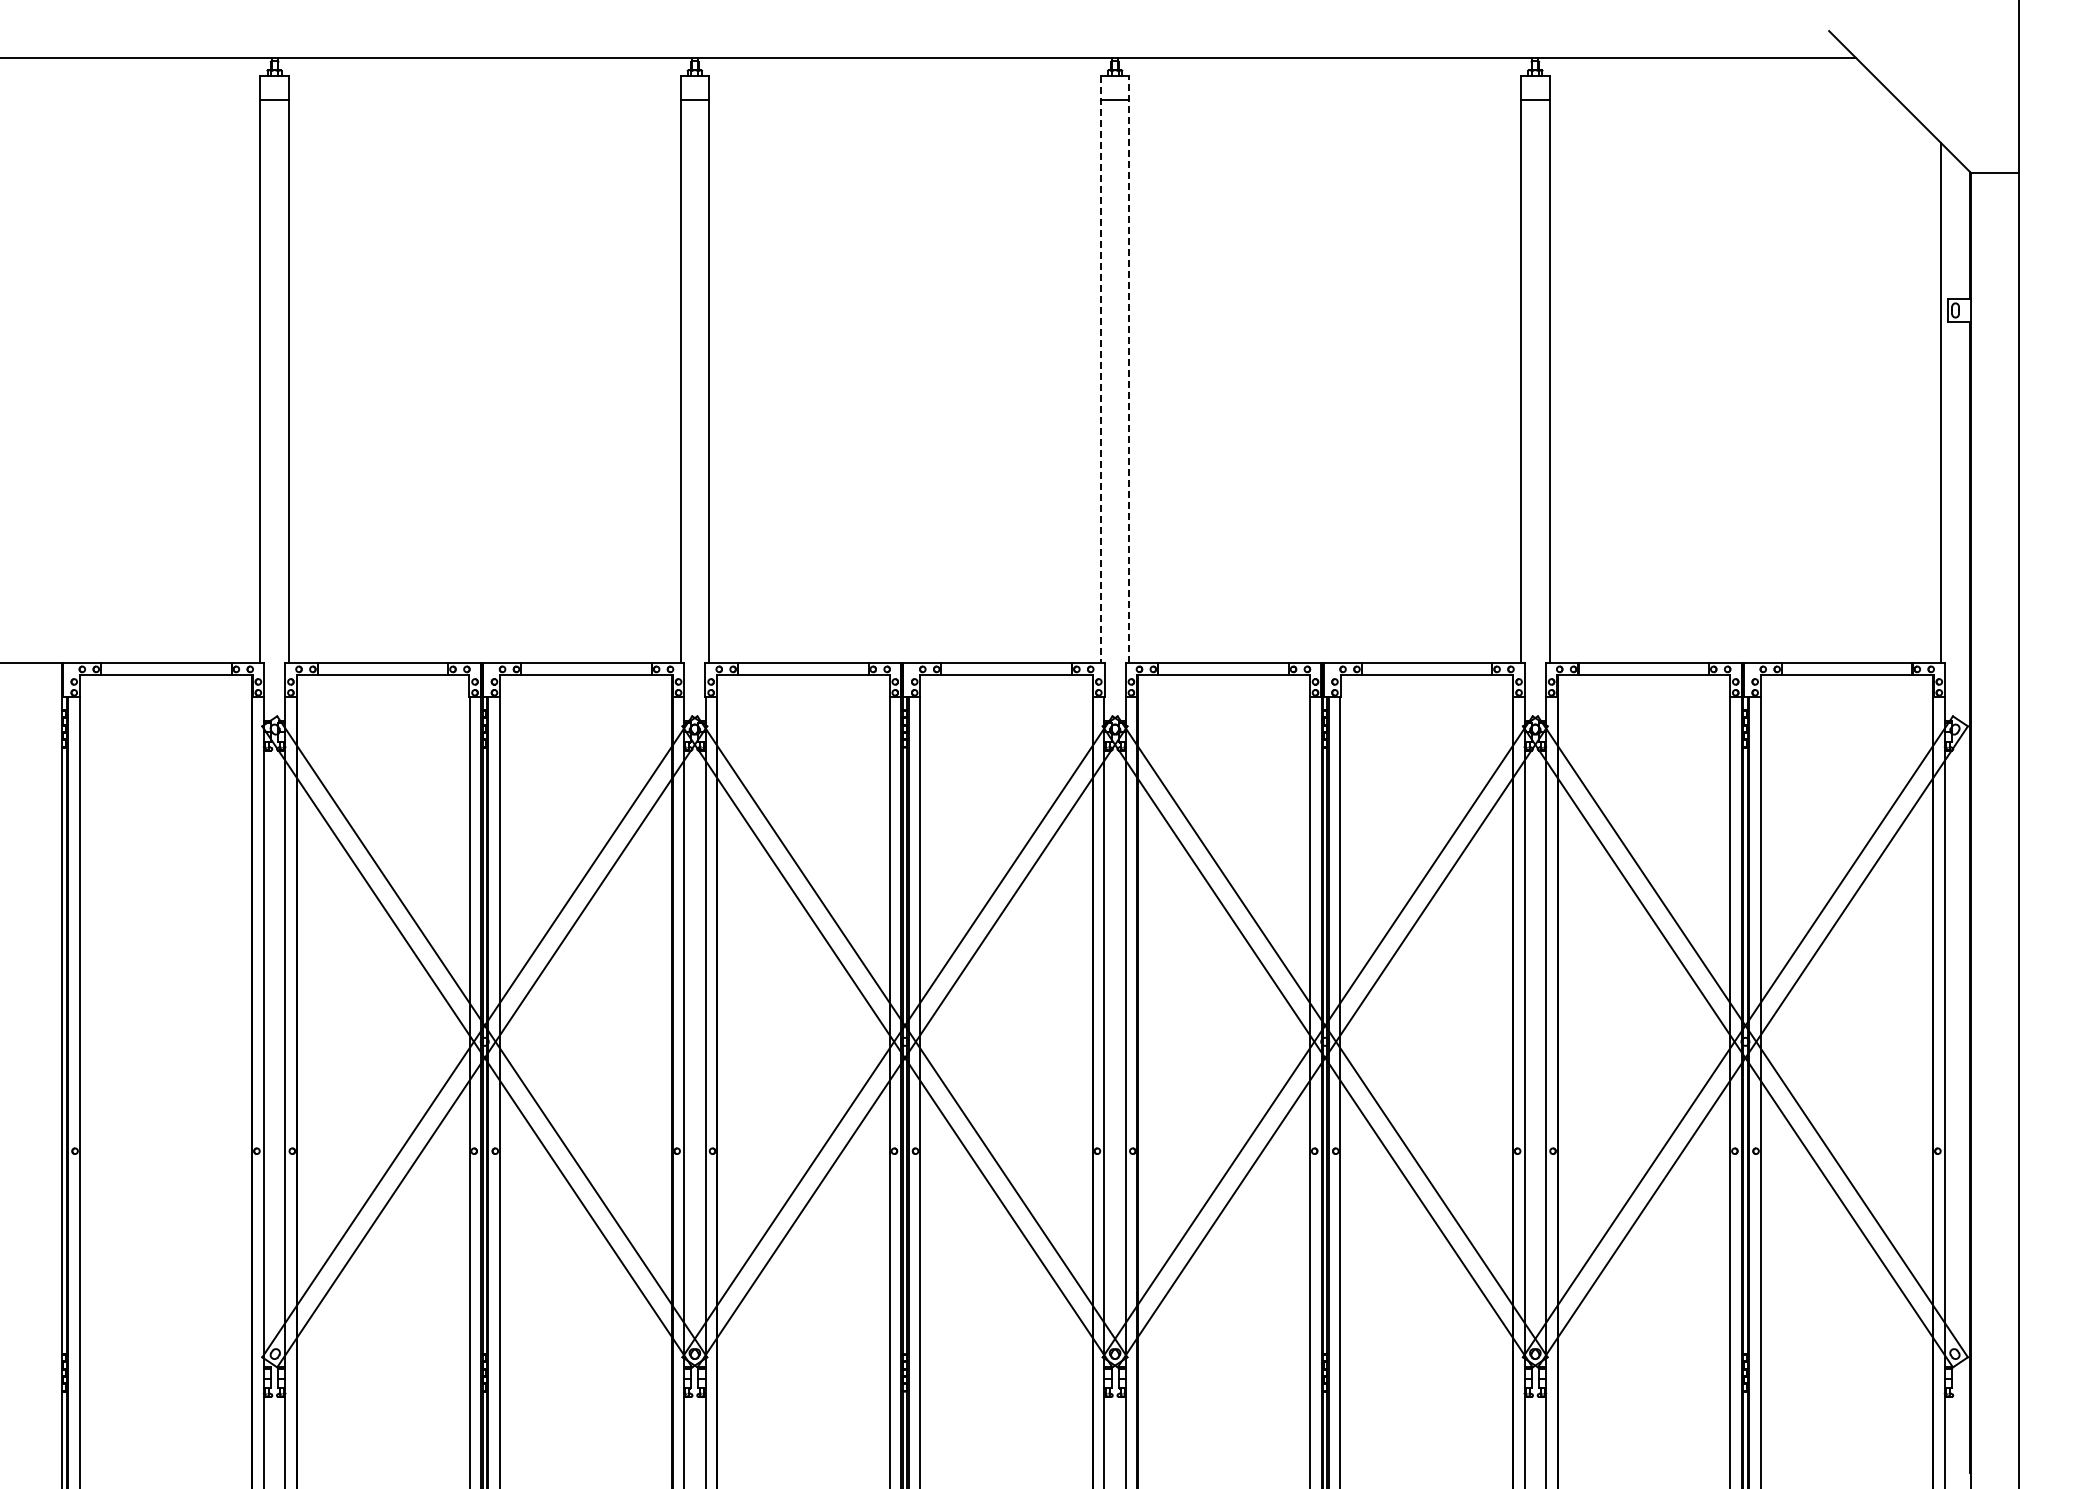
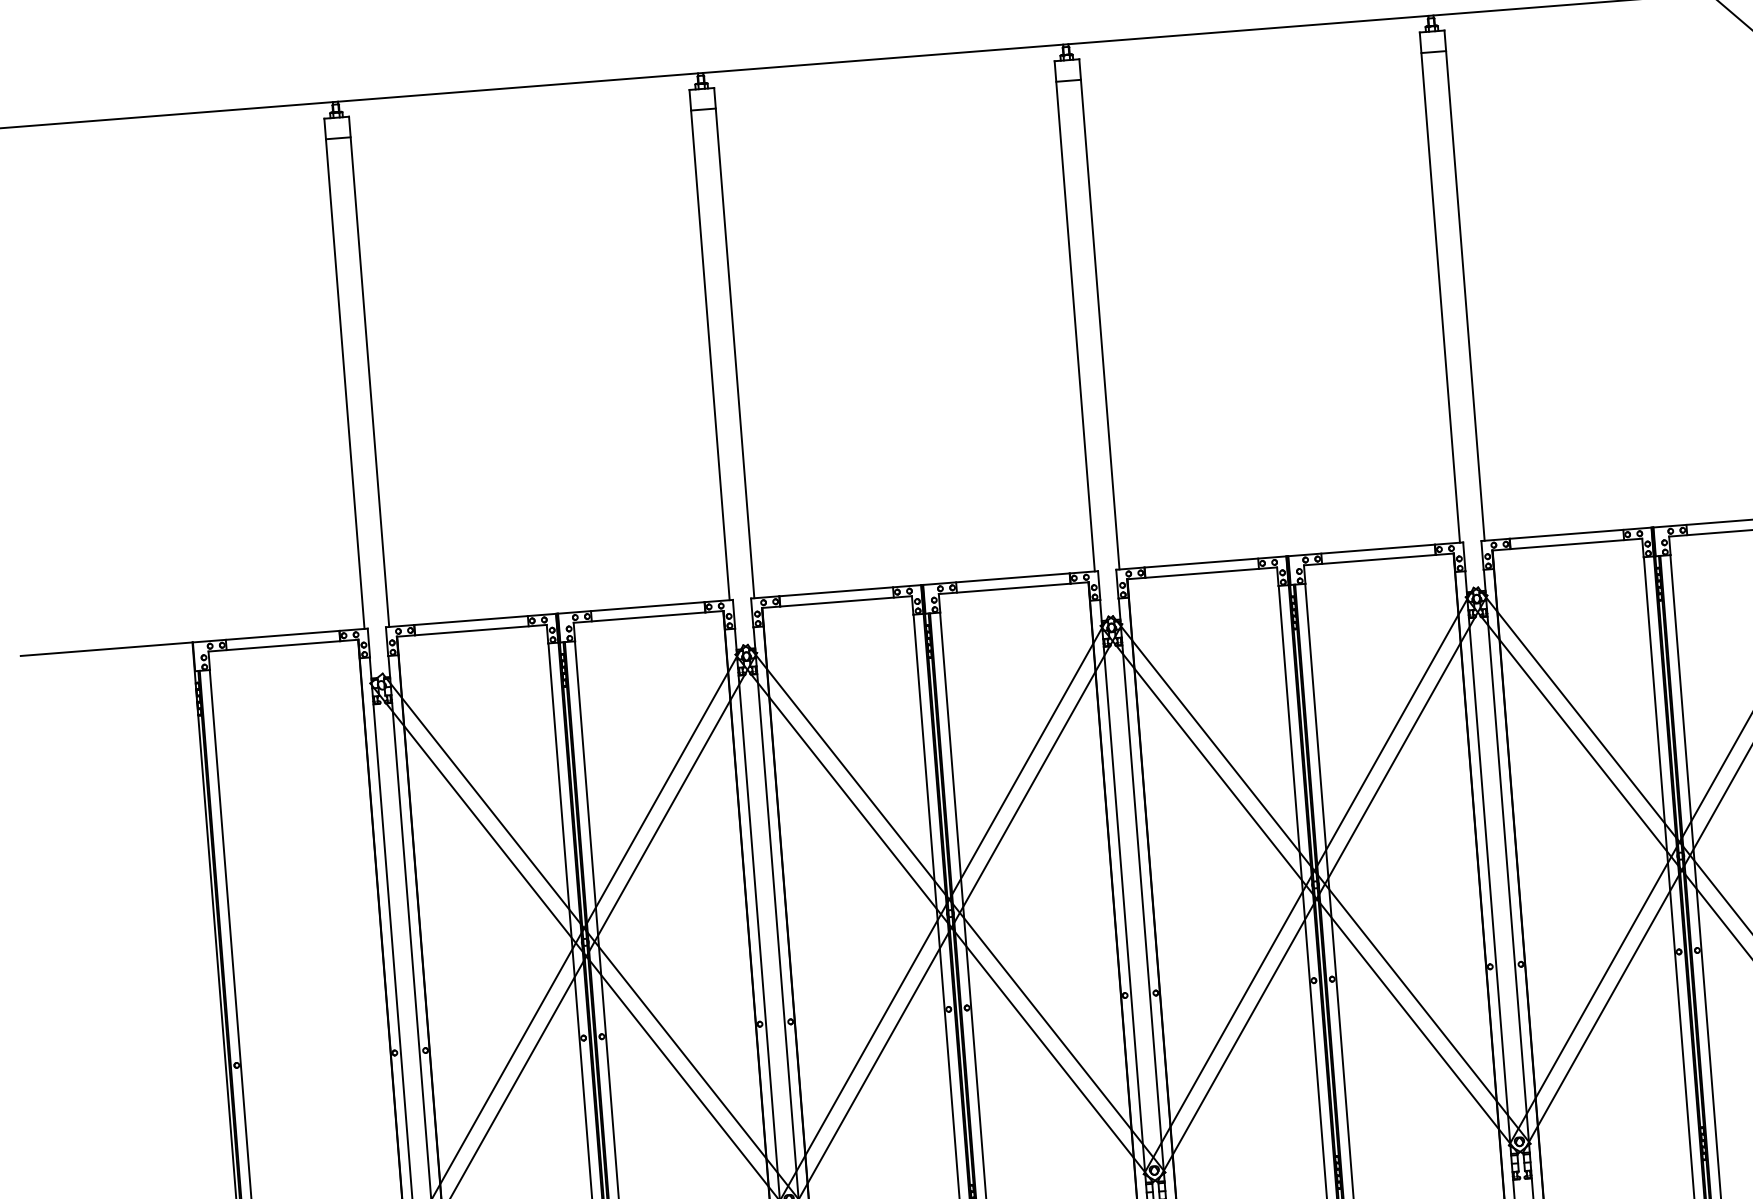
line: (1100, 369) -> (1074, 316), dashed -> solid
line: (1129, 369) -> (1099, 314), dashed -> solid

